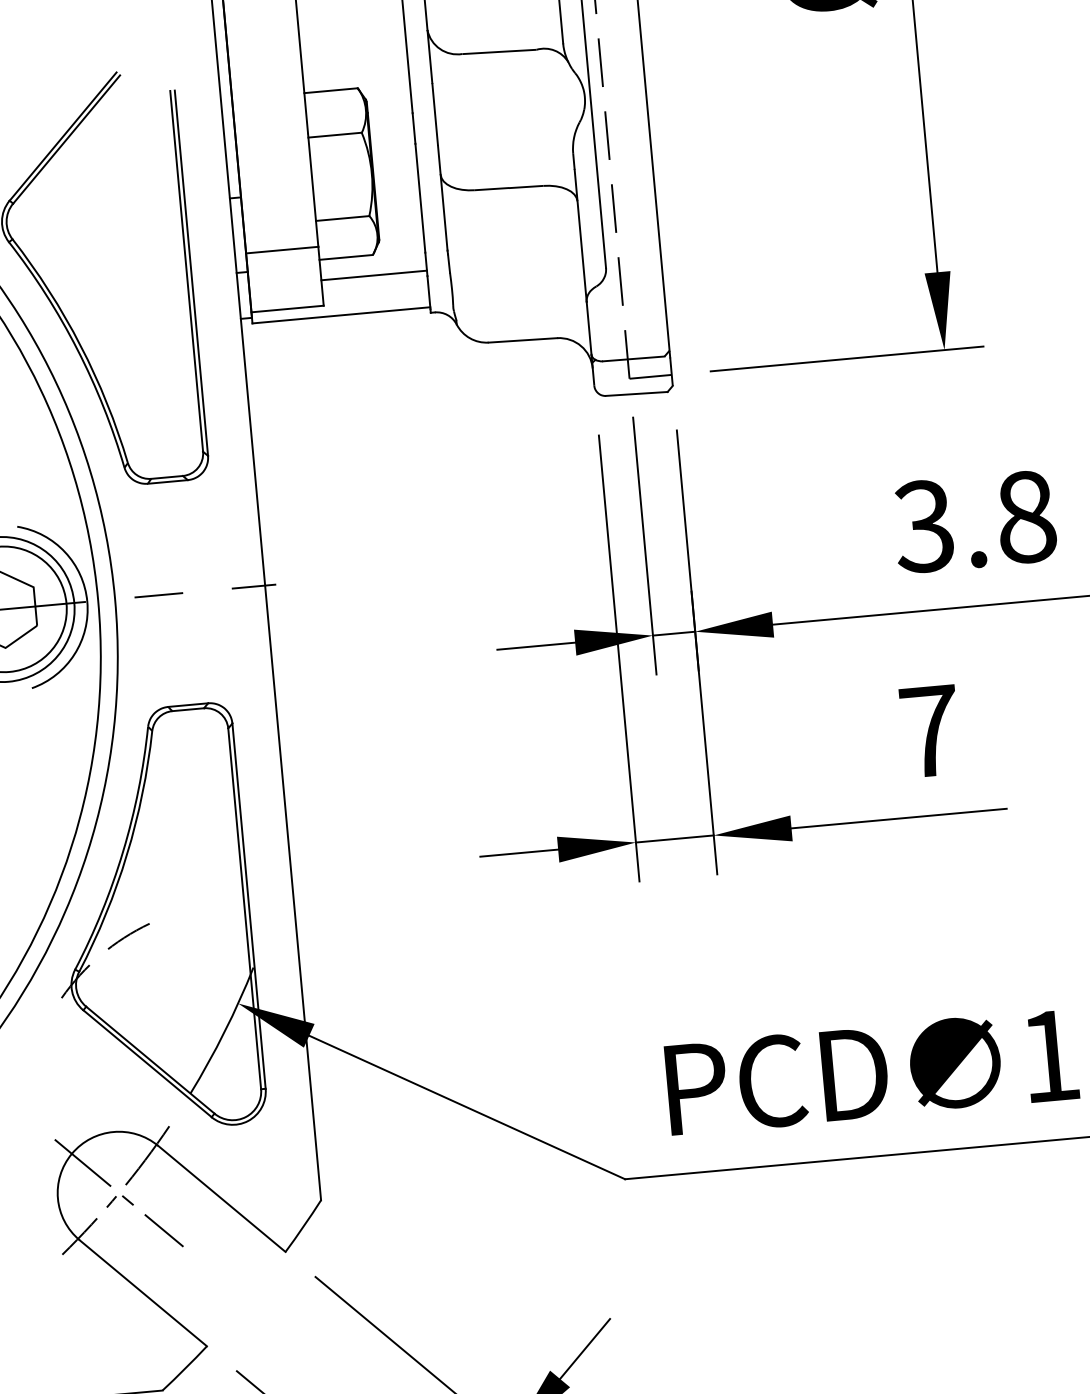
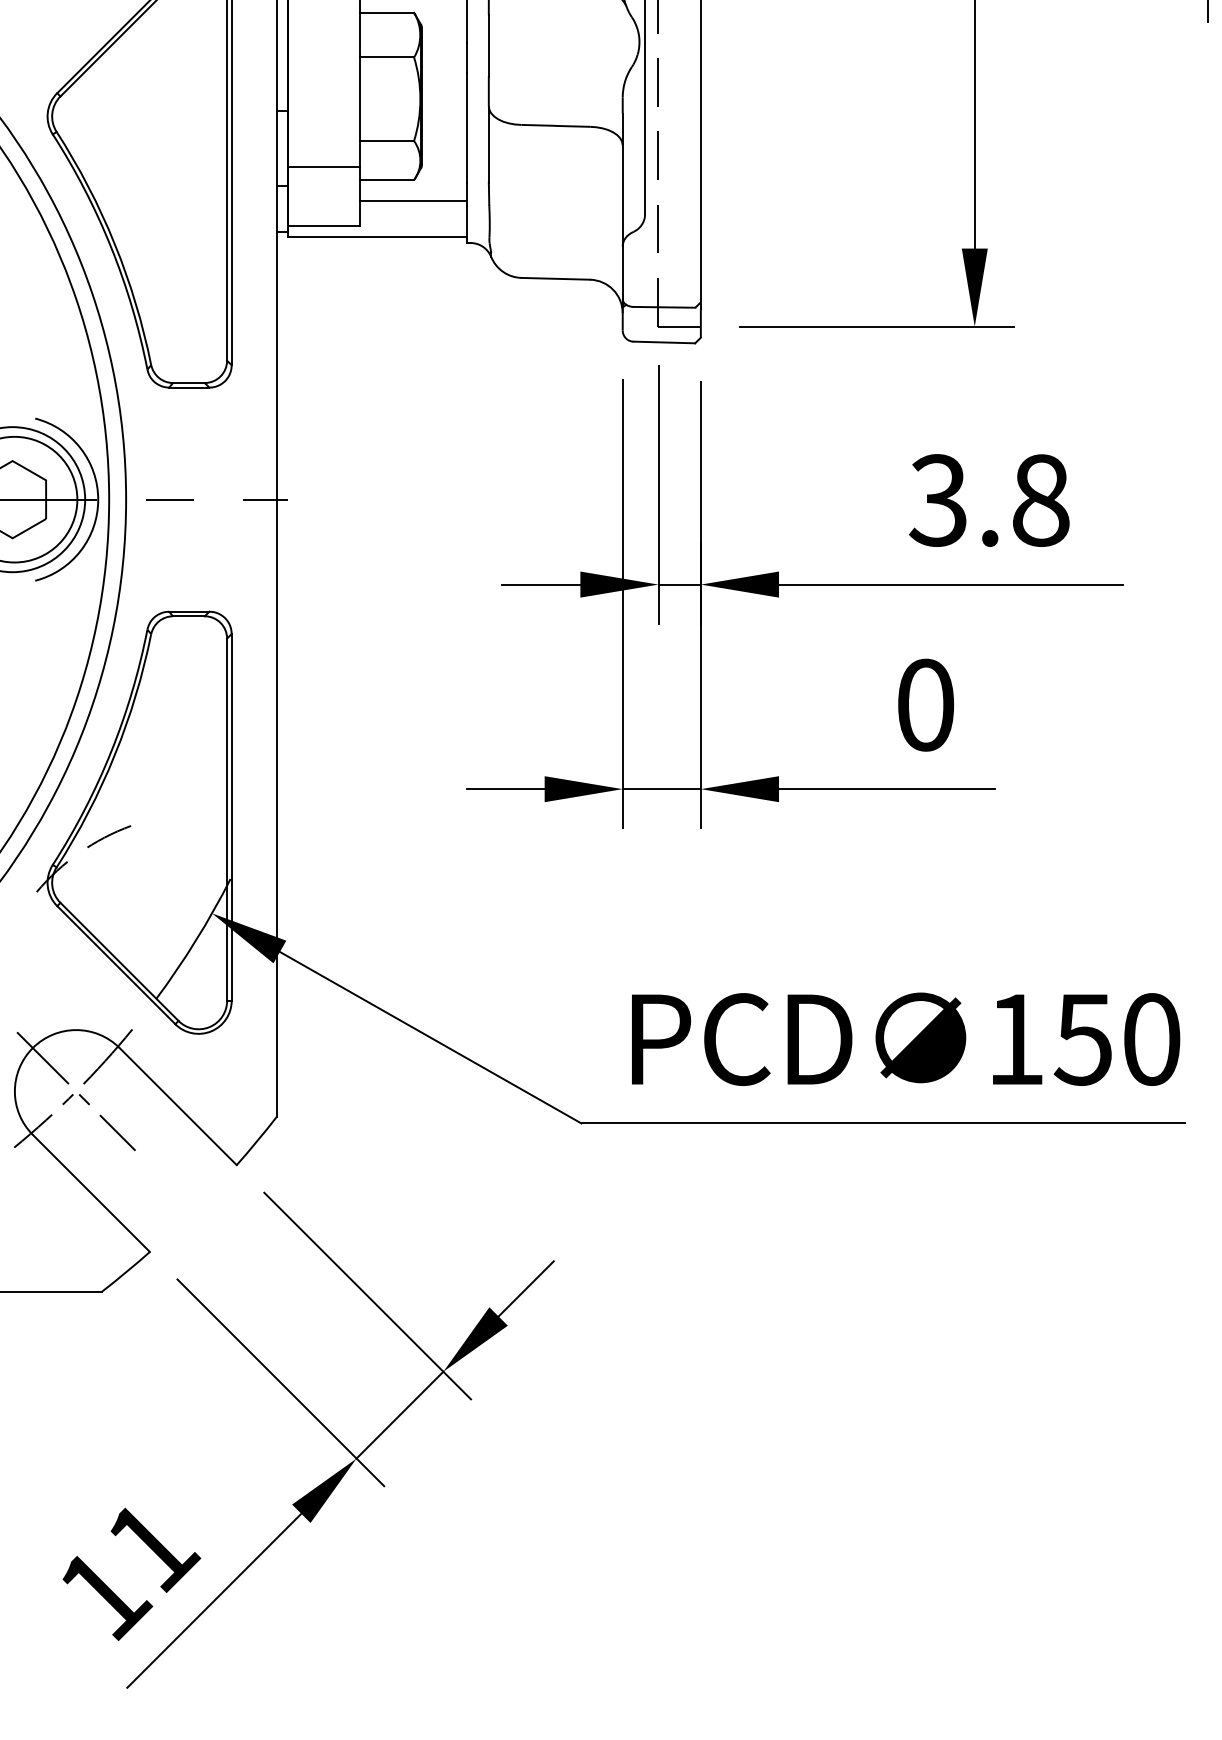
text: (930, 730) -> (926, 704), 7 -> 0

